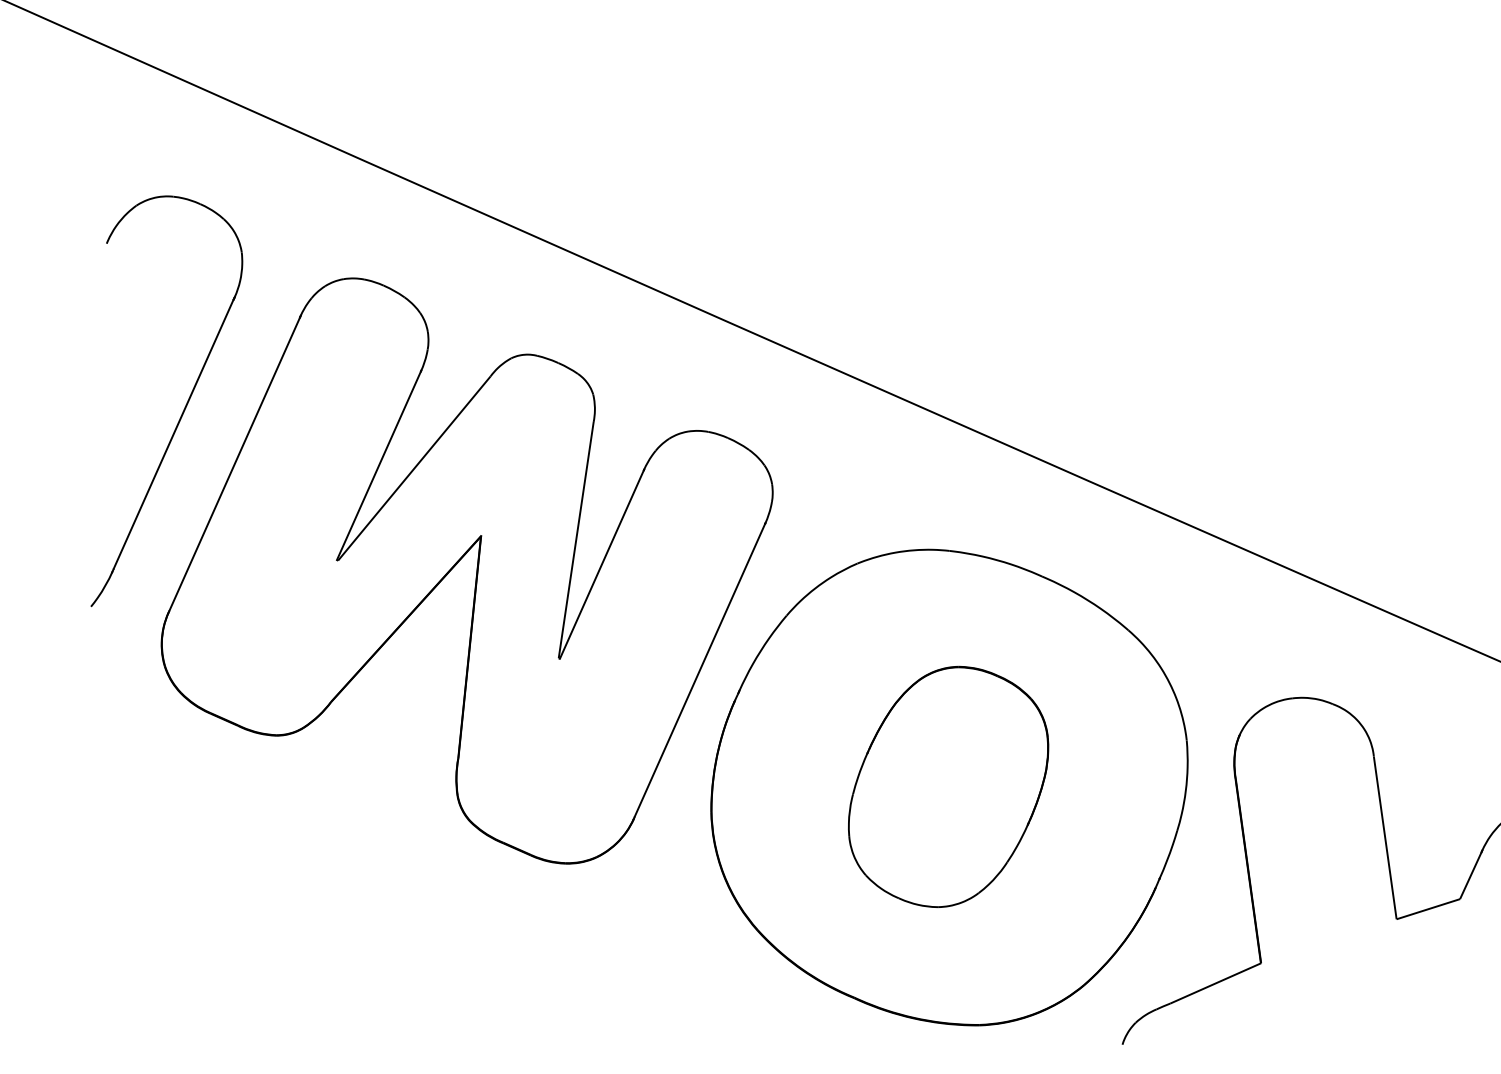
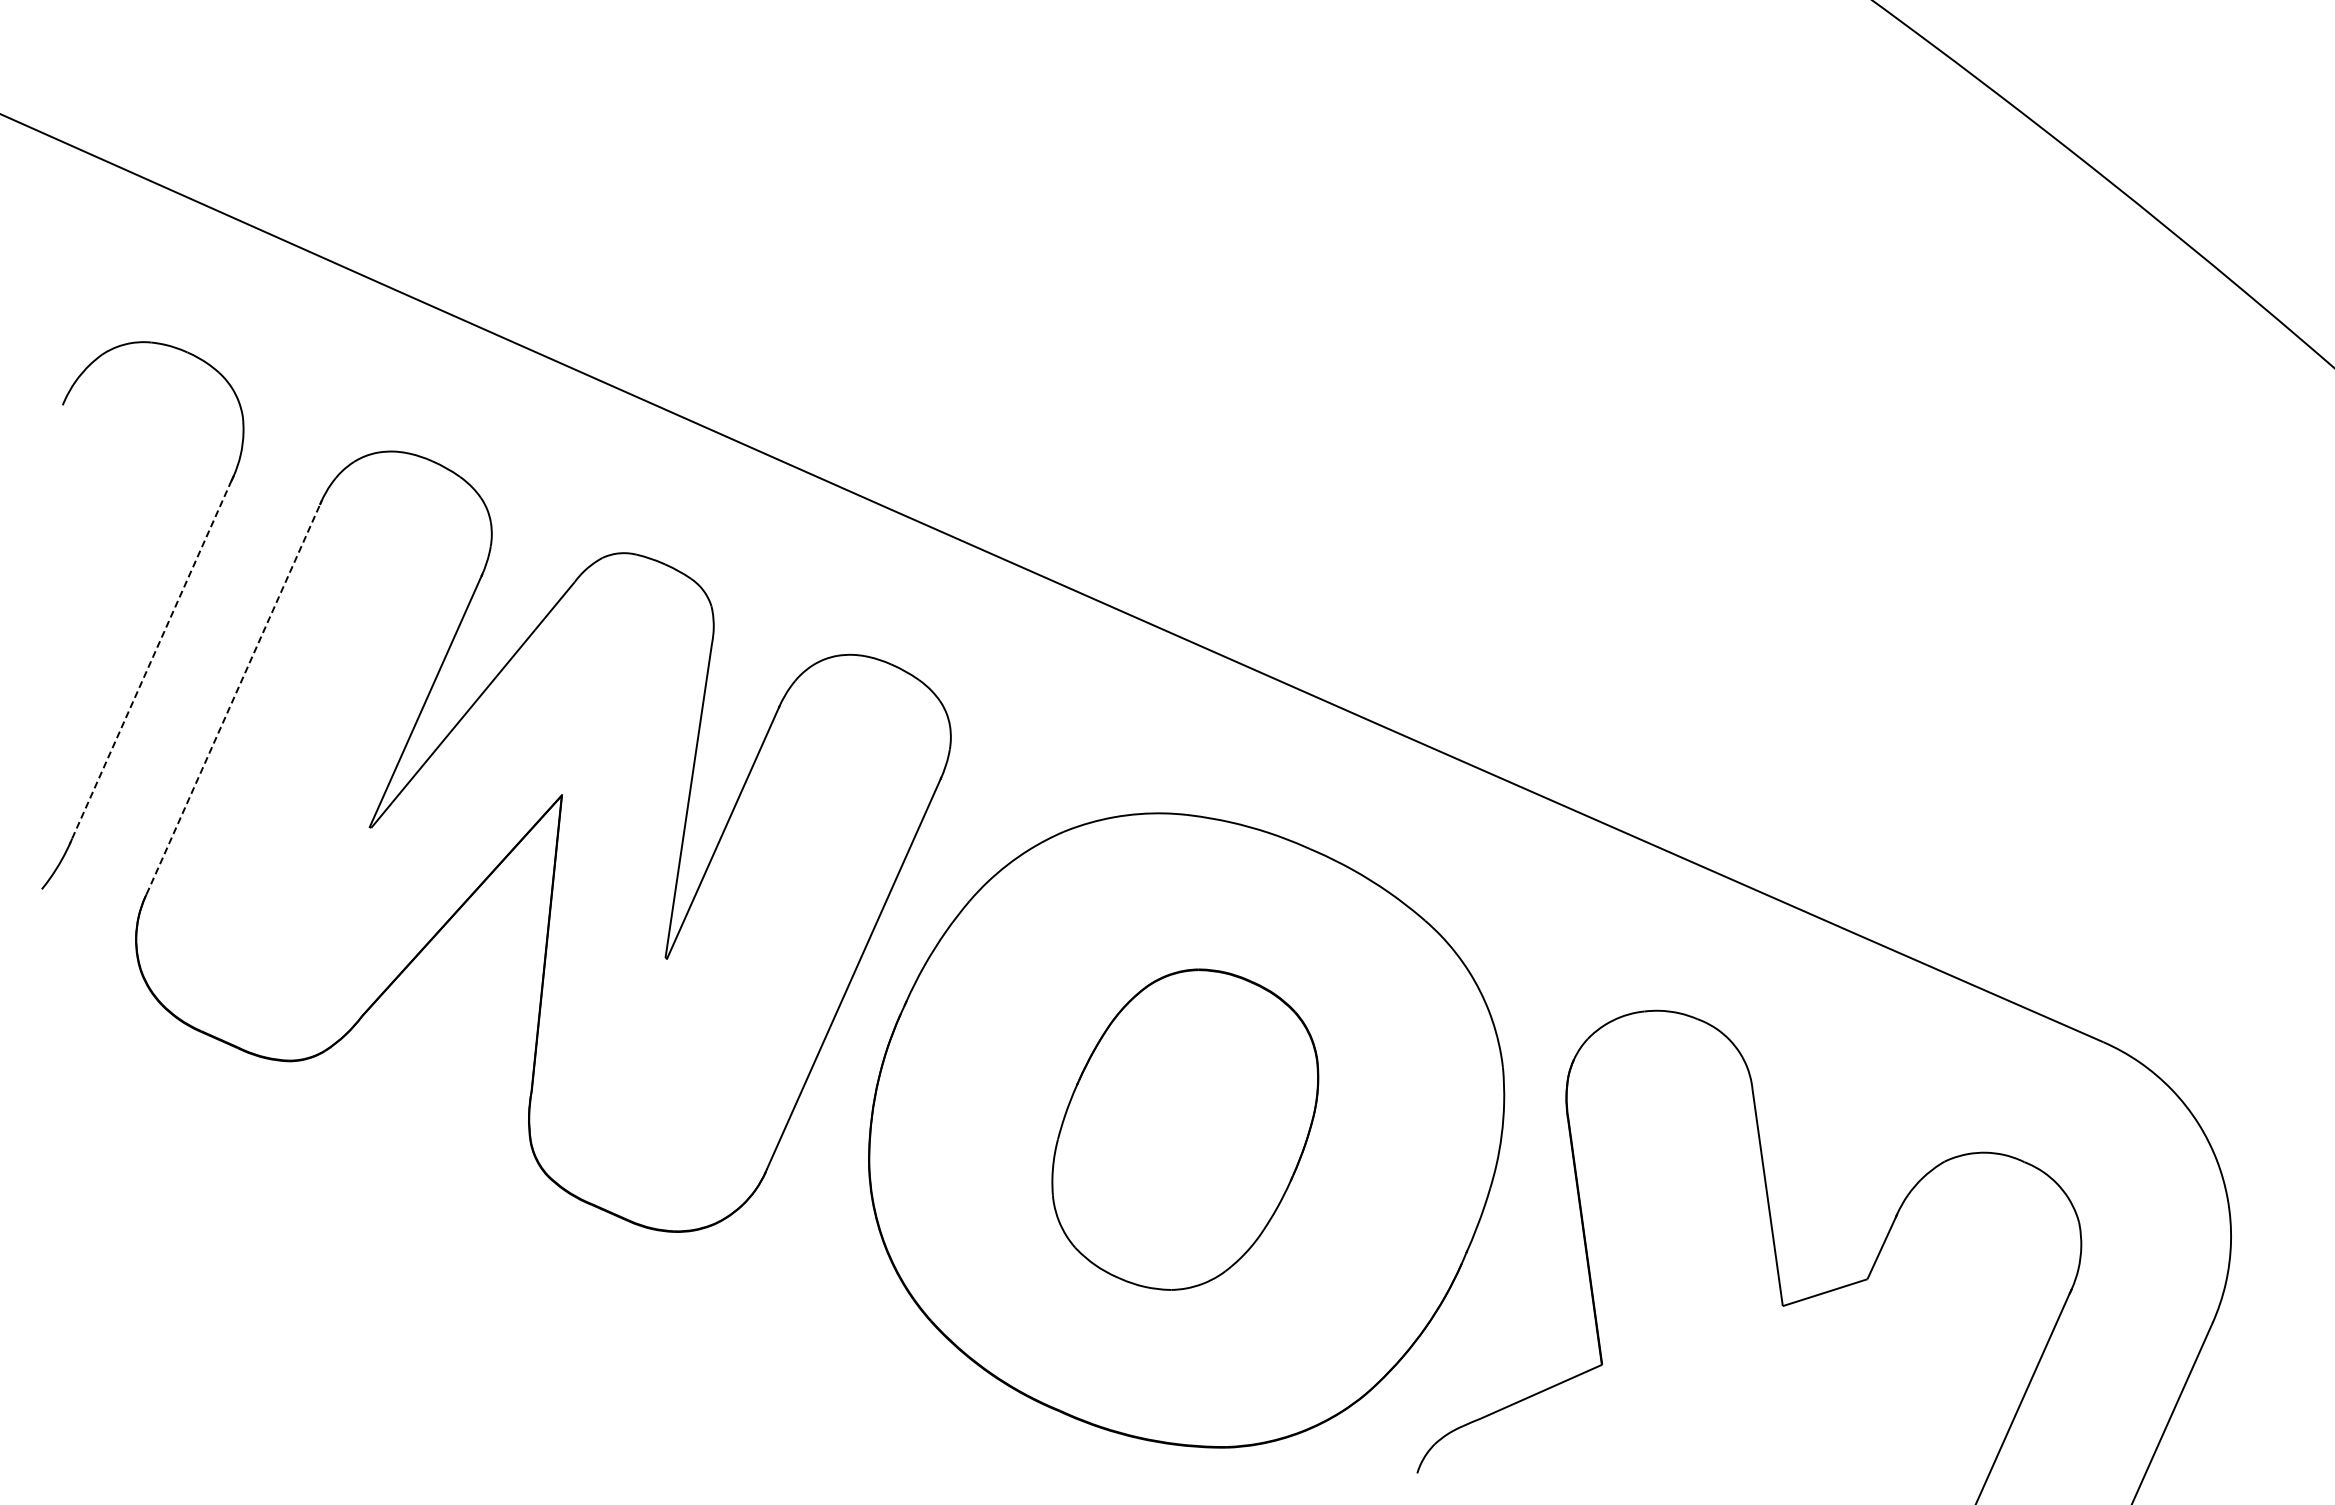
line: (173, 435) -> (151, 660), solid -> dashed
line: (234, 463) -> (233, 698), solid -> dashed

